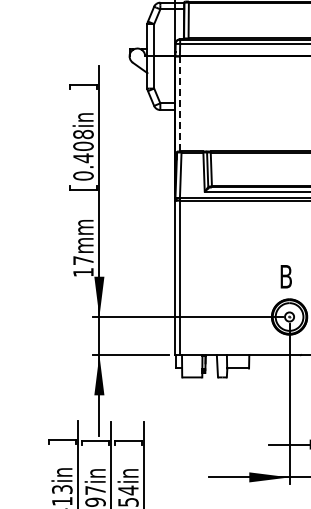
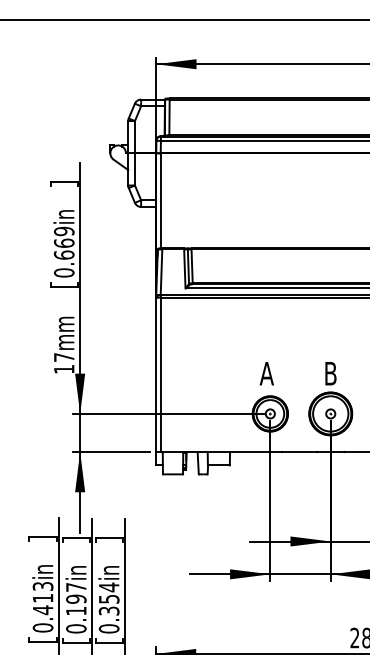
line: (179, 103) -> (160, 200), dashed -> solid
text: (82, 146) -> (63, 243), 0.408in -> 0.669in
text: (285, 276) -> (266, 373), B -> A

